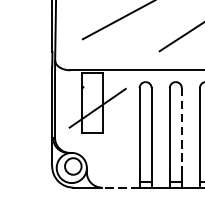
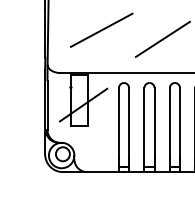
line: (181, 130) -> (154, 123), dashed -> solid
line: (121, 188) -> (103, 172), dashed -> solid

